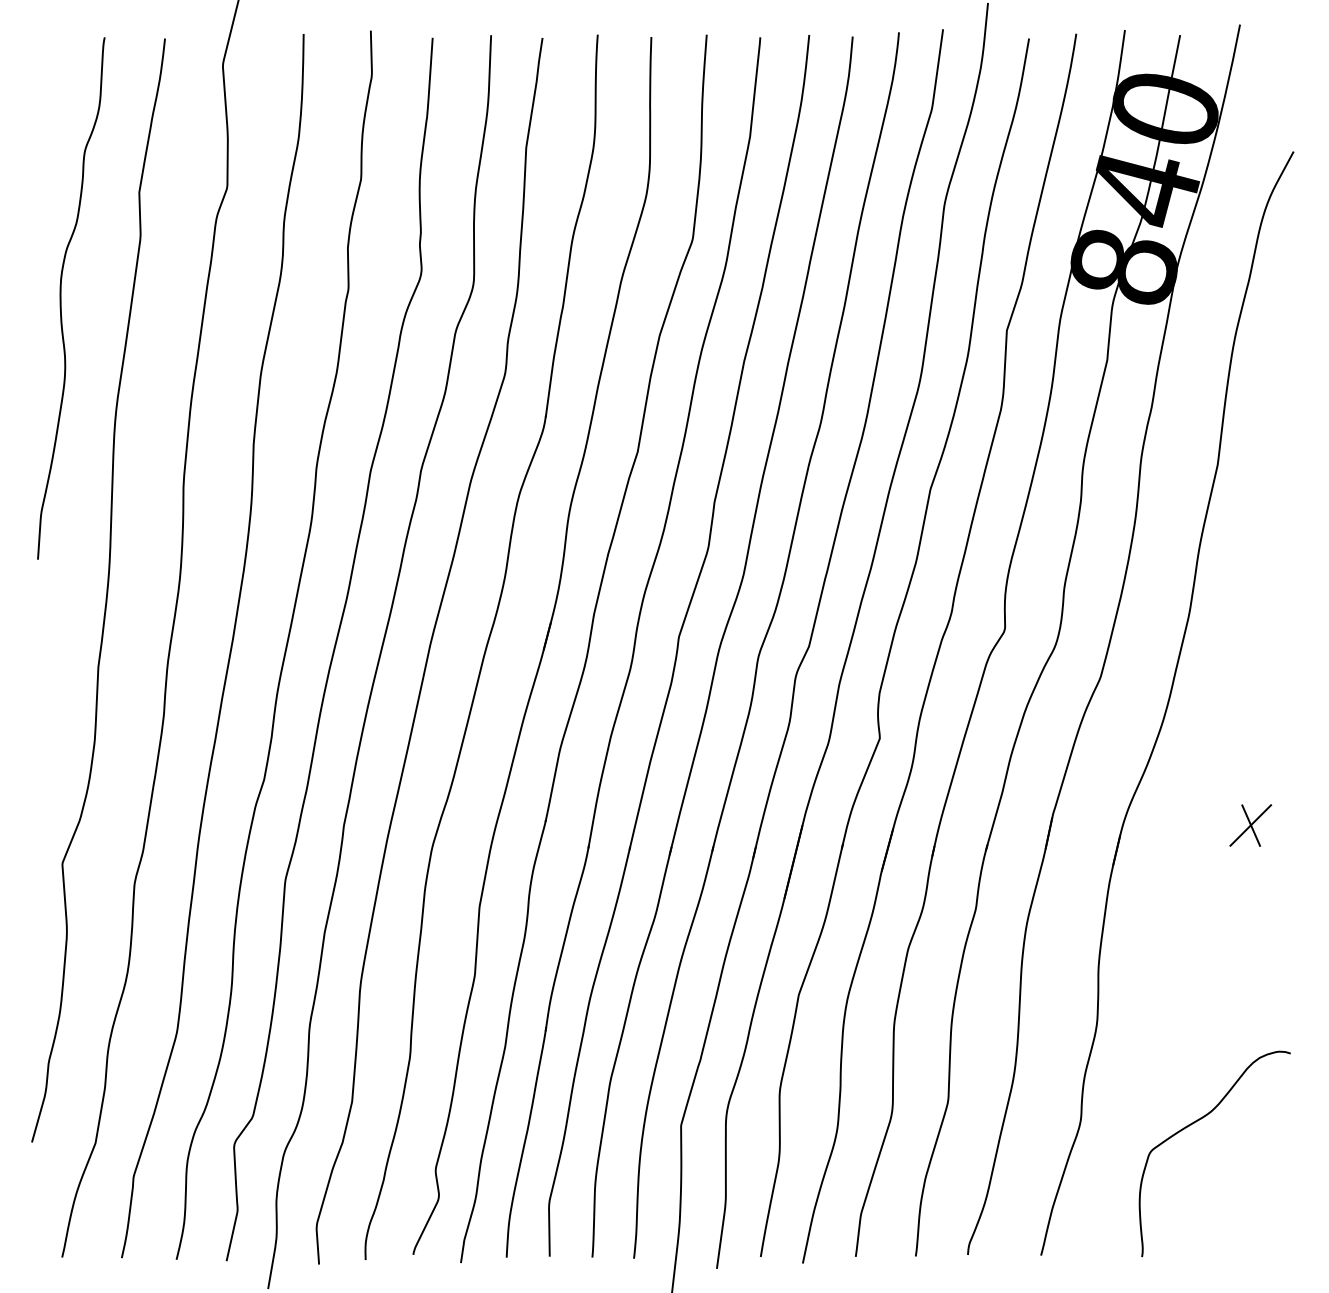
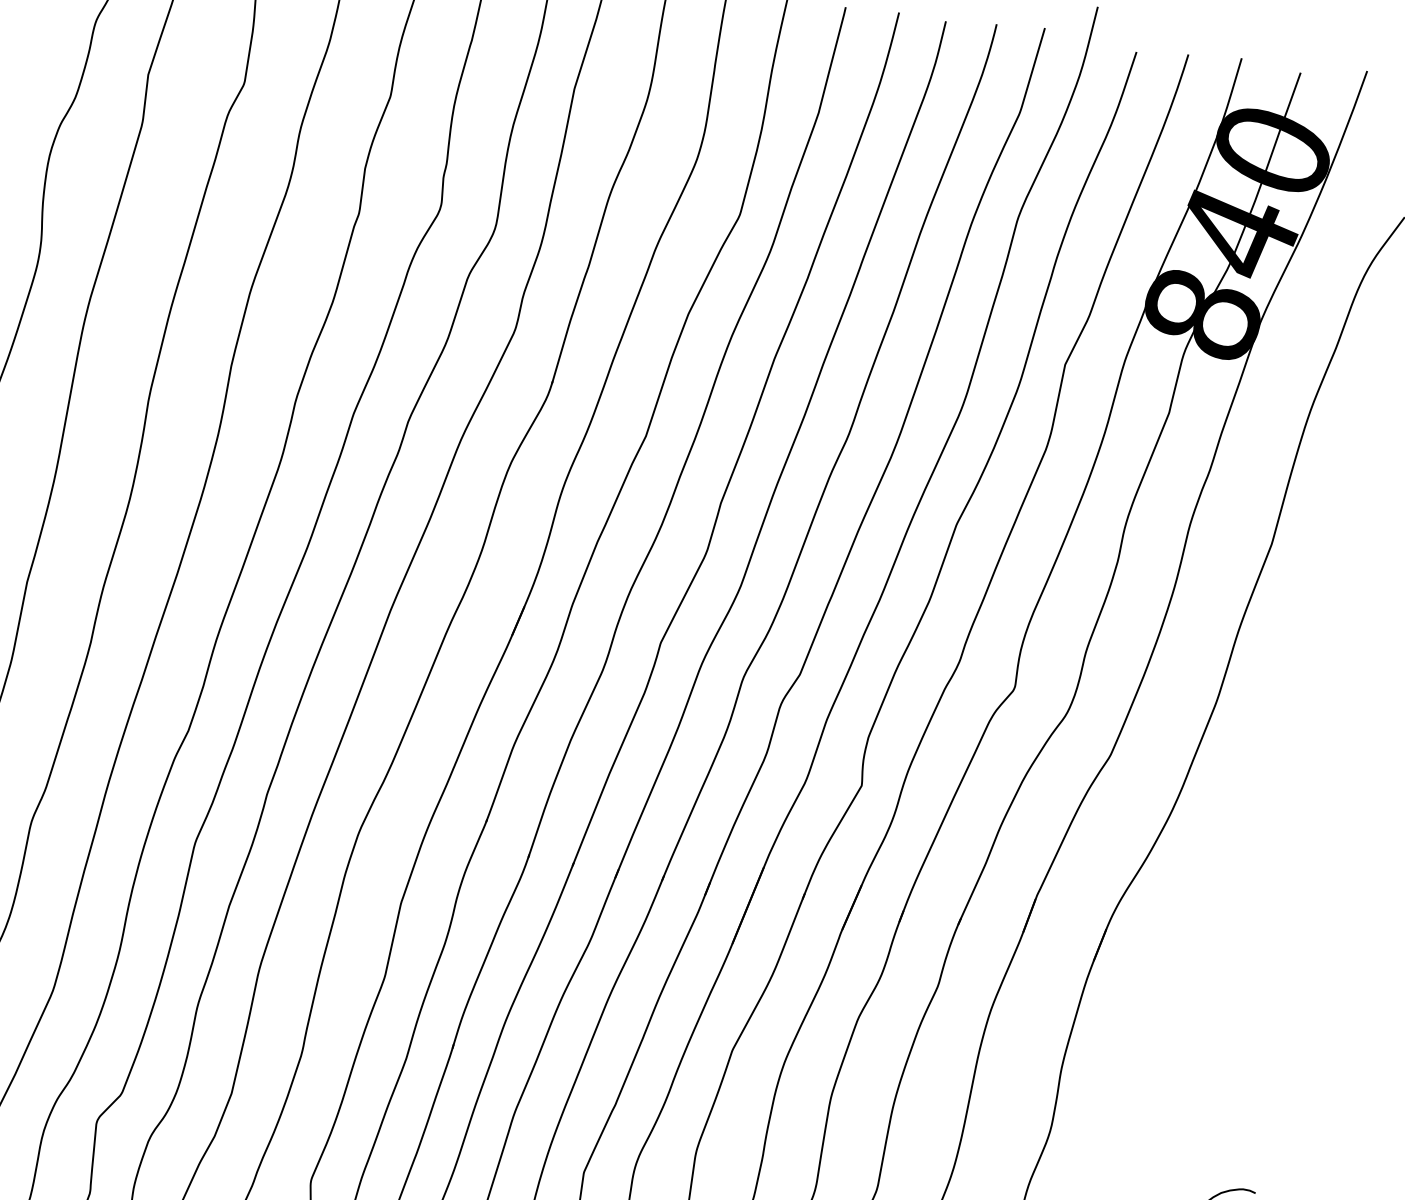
part: (1250, 825) -> (1248, 939), removed

